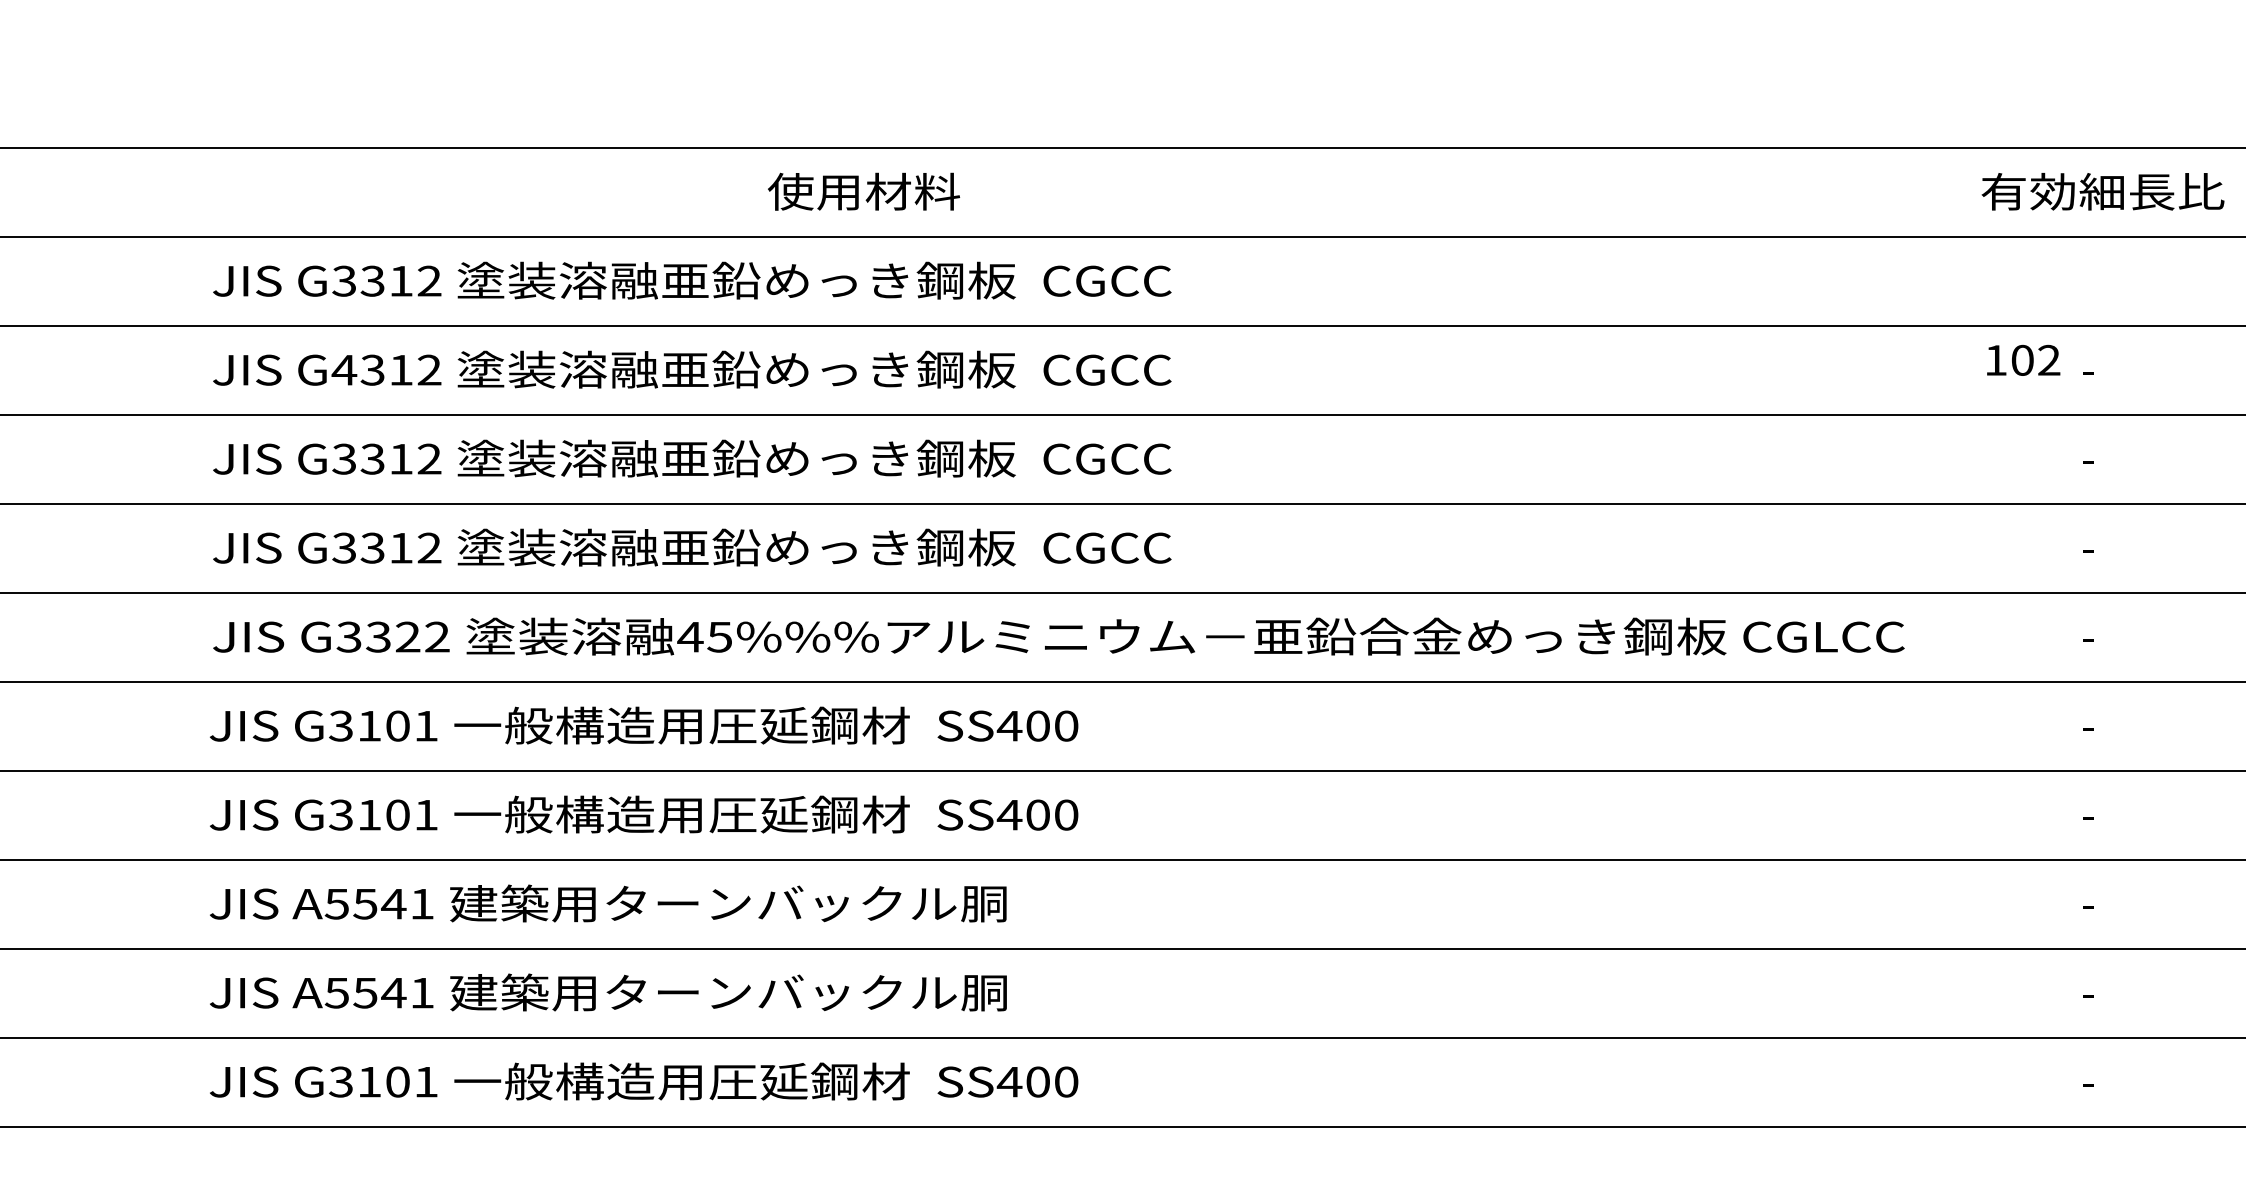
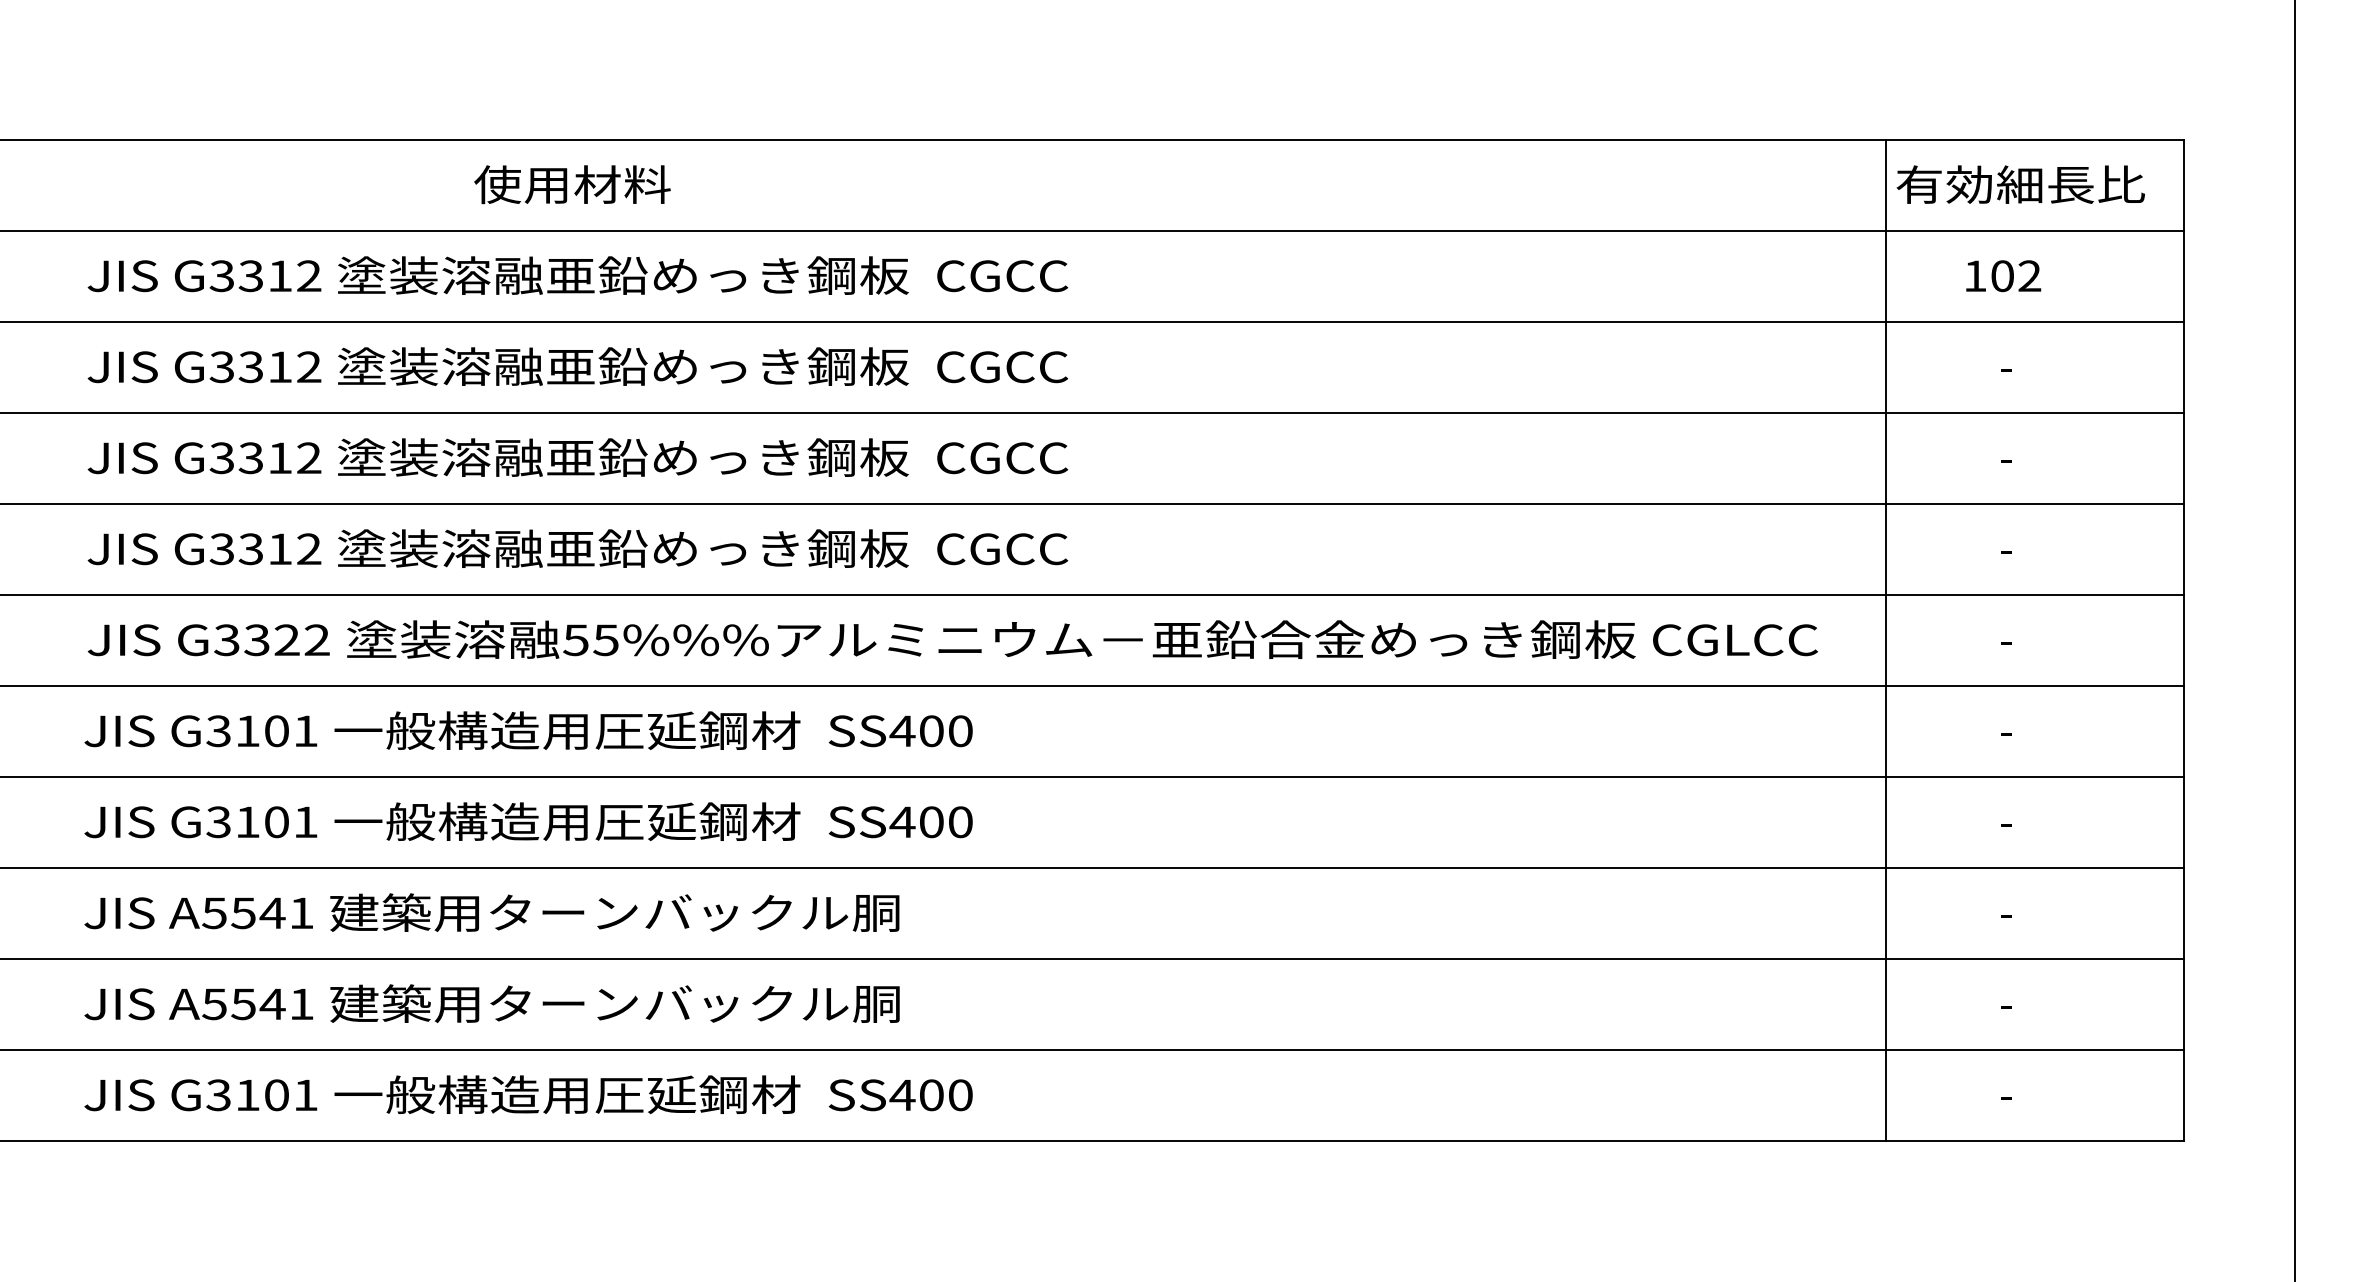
text: (863, 191) -> (572, 184), moved
text: (2023, 360) -> (2003, 276), moved
text: (344, 370) -> (222, 367), G4312 -> G3312
text: (689, 637) -> (575, 640), 45%%% -> 55%%%
line: (1970, 637) -> (1885, 640), added

